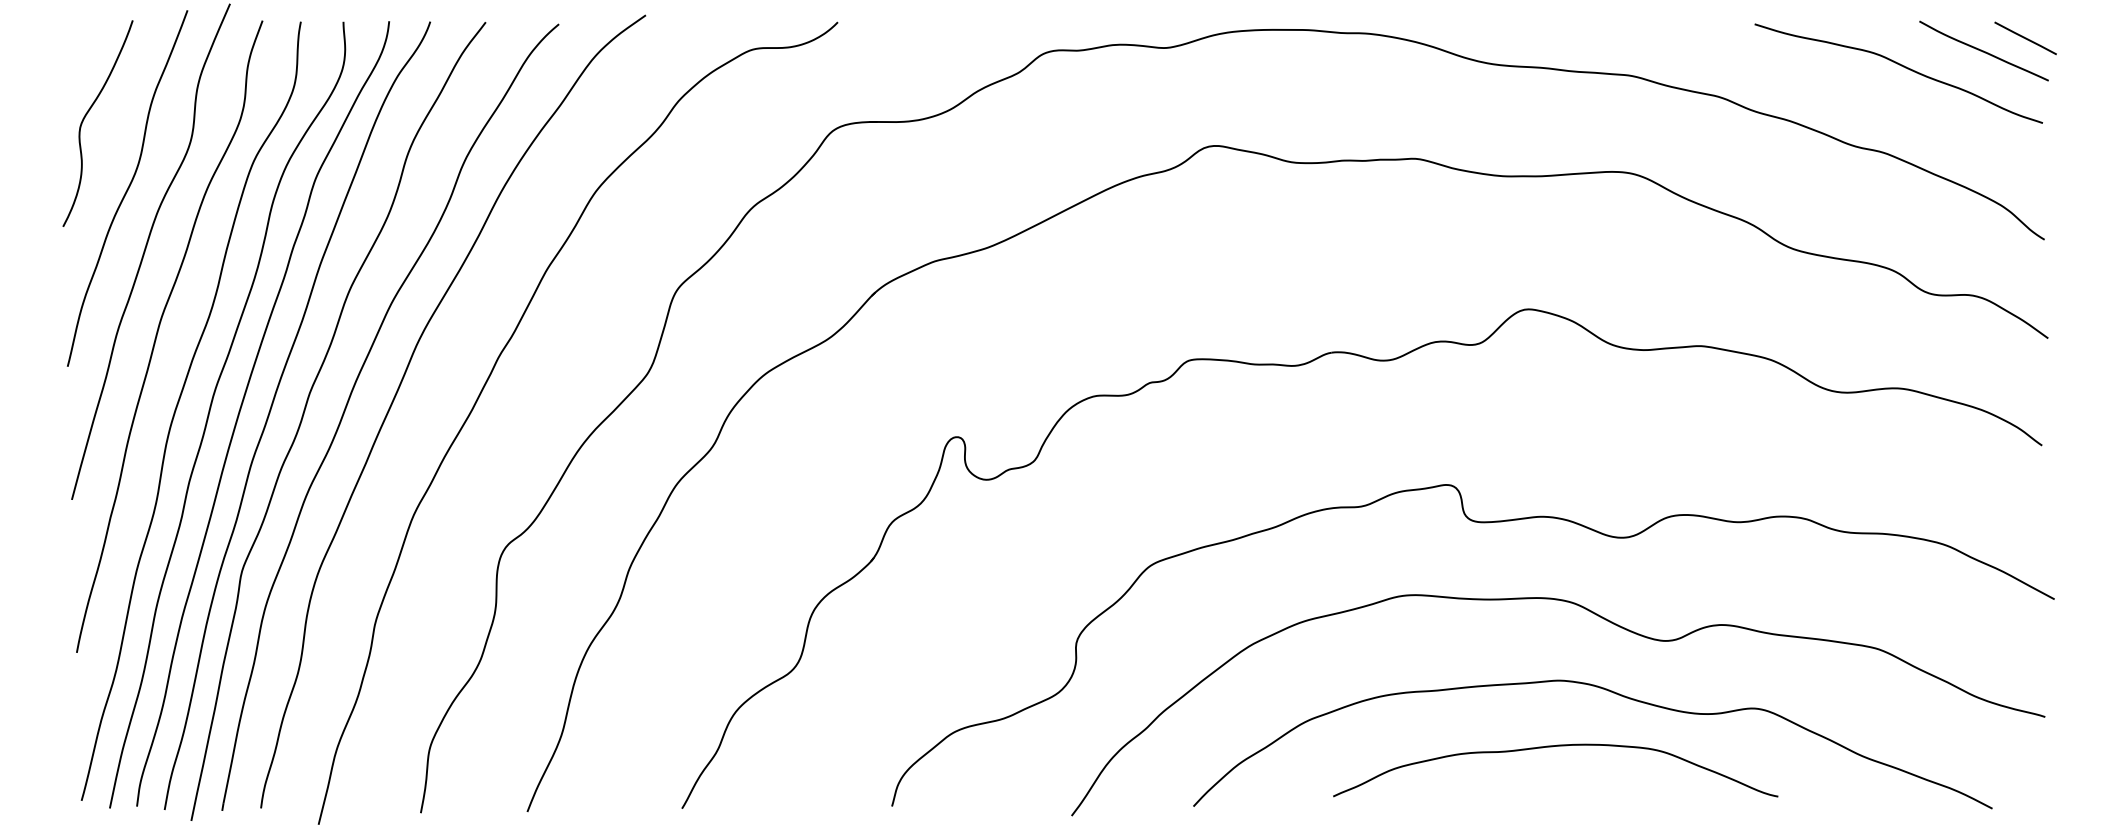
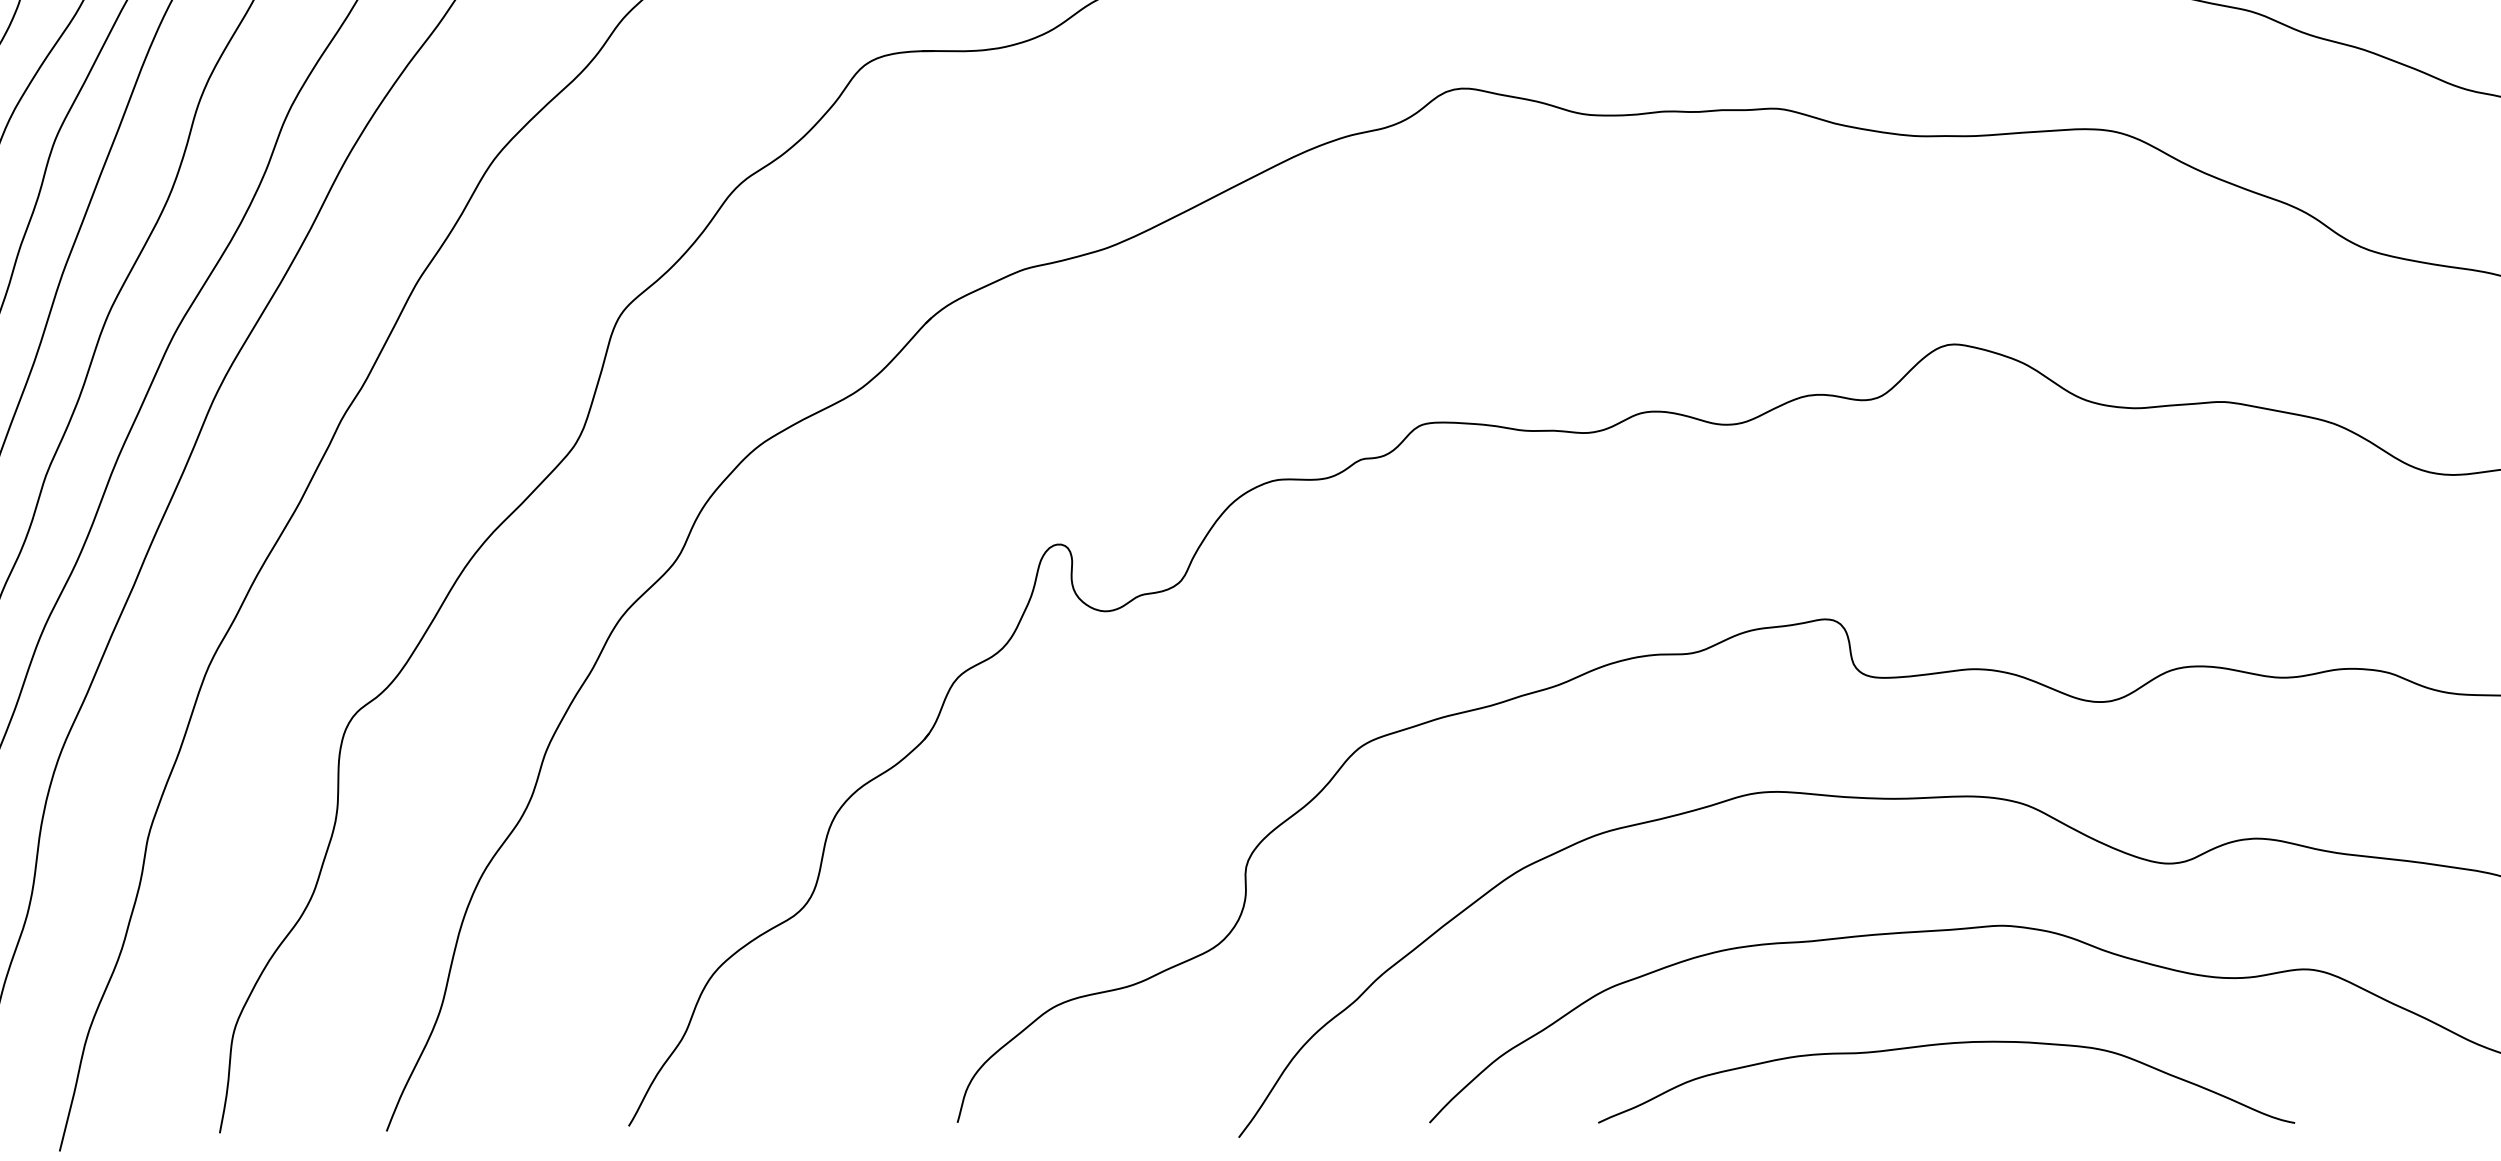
curve: (1552, 747) -> (1941, 1046), moved

